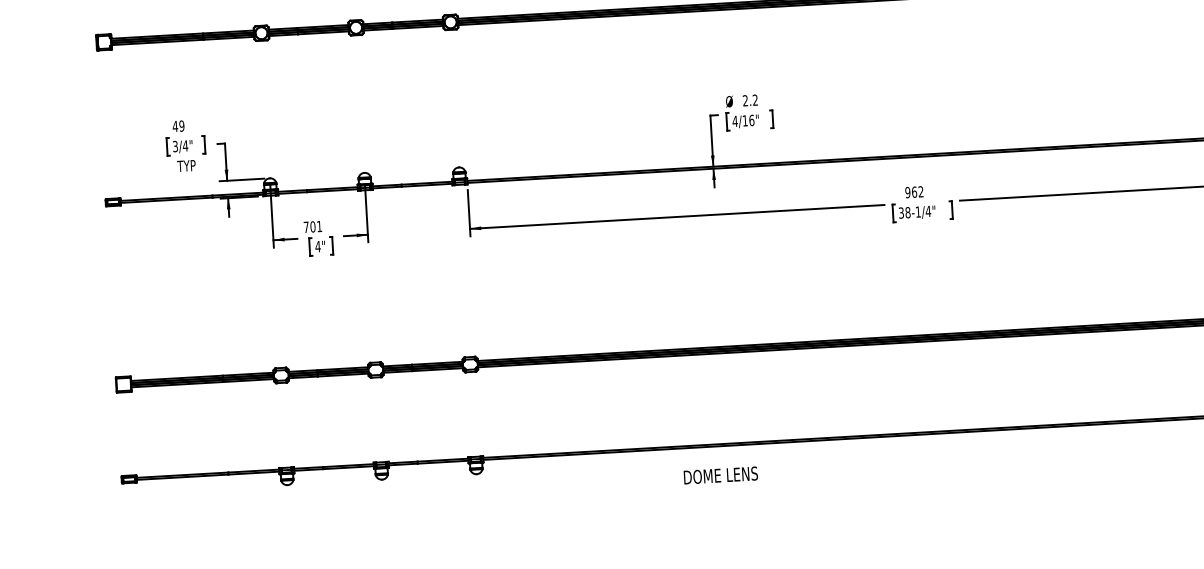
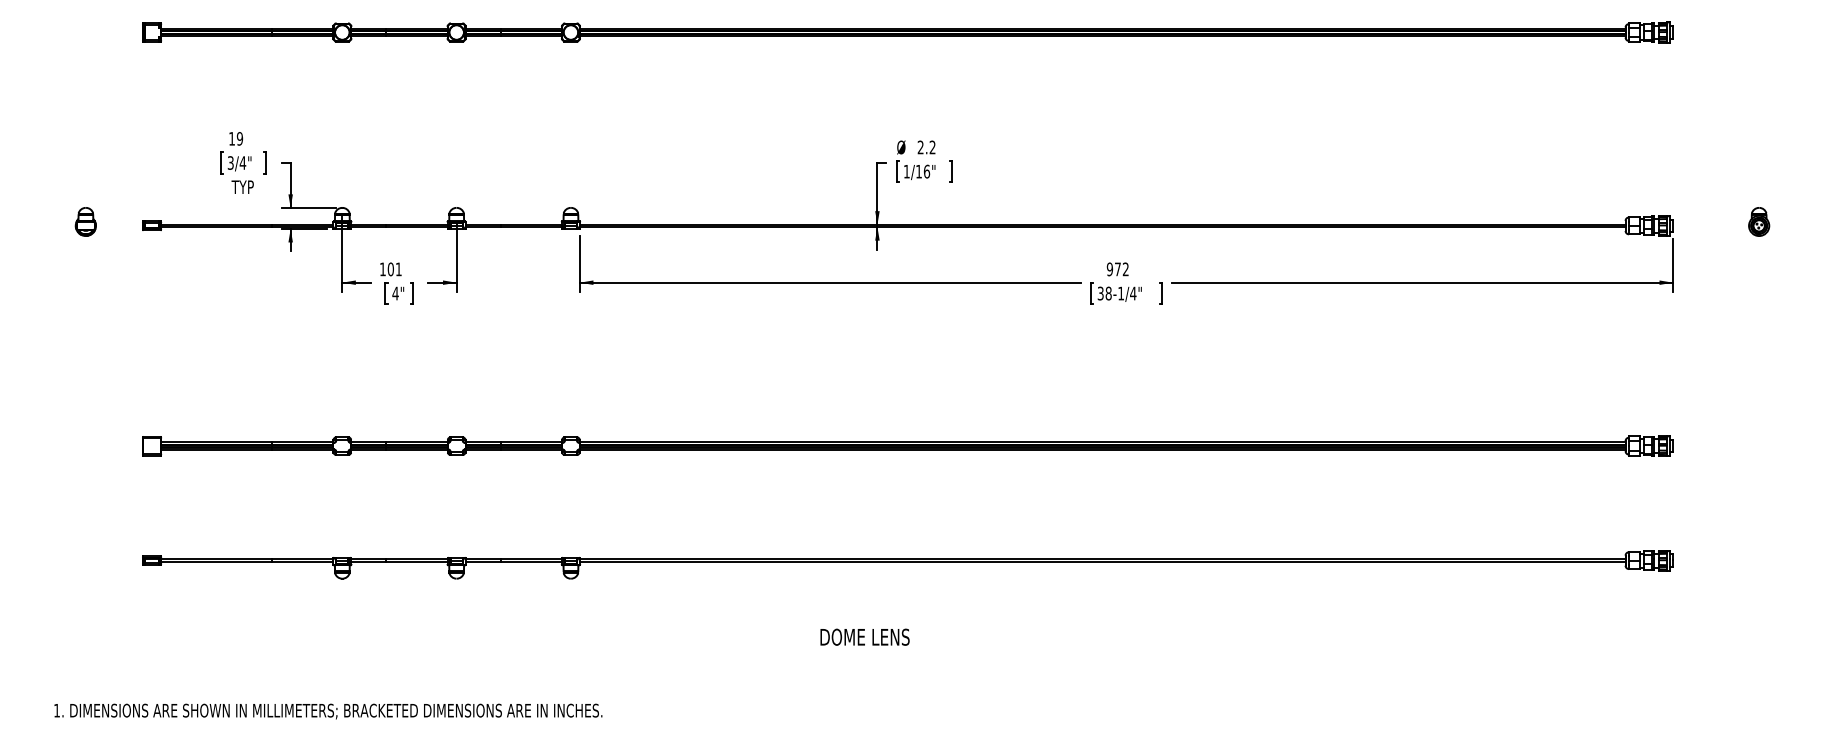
text: (734, 121) -> (906, 171), 4/16" -> 1/16"
text: (174, 126) -> (231, 138), 49 -> 19
text: (914, 192) -> (1117, 269), 962 -> 972
part: (58, 201) -> (85, 221), added
text: (306, 227) -> (382, 269), 701 -> 101
text: (720, 474) -> (864, 636), moved

